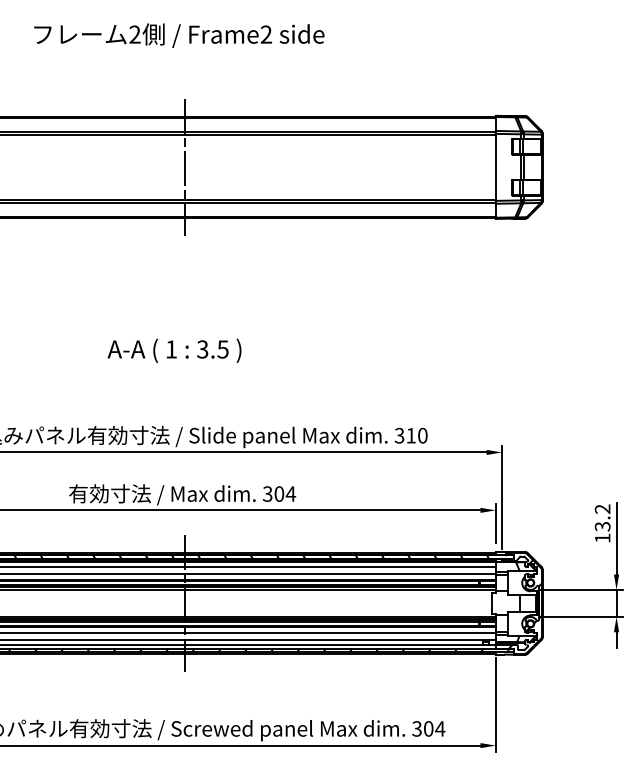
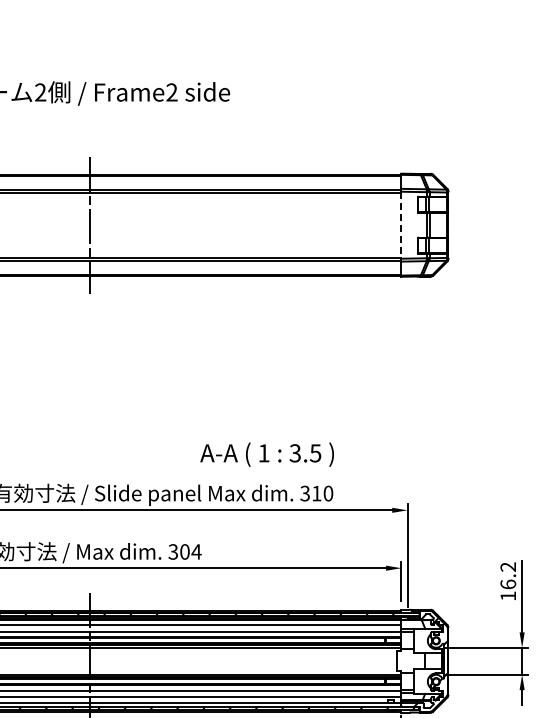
line: (495, 167) -> (401, 225), solid -> dashed
text: (174, 350) -> (267, 454), moved
text: (602, 526) -> (508, 584), 13.2 -> 16.2

